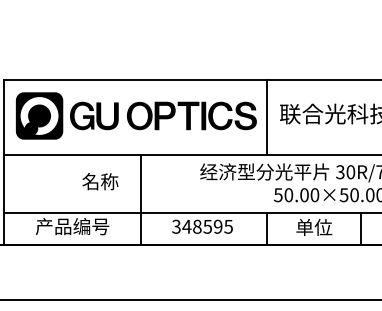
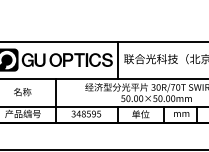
text: (100, 182) -> (22, 92), moved

